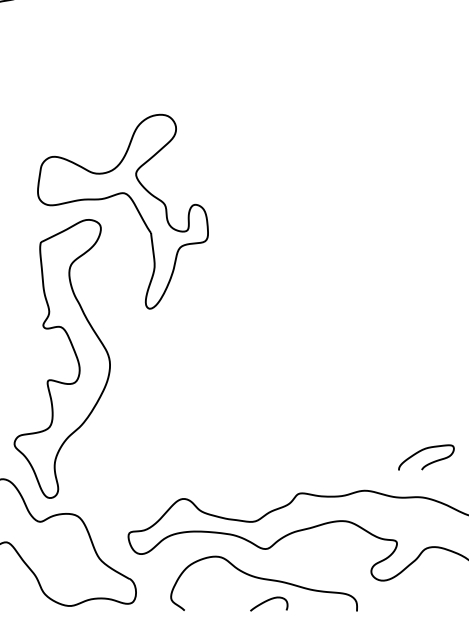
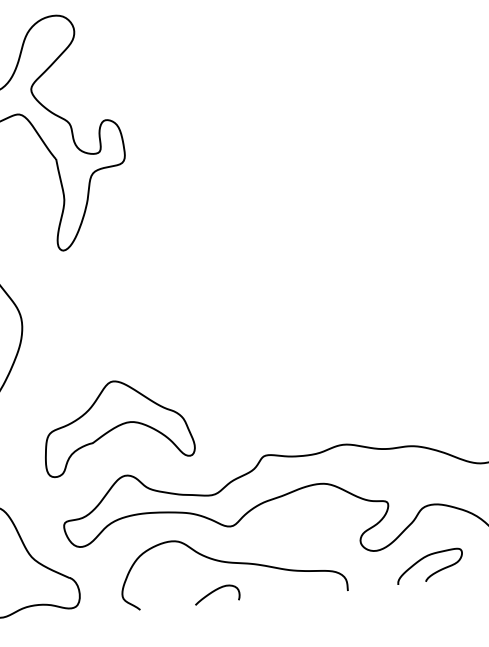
part: (180, 457) -> (117, 426), added
curve: (429, 462) -> (434, 571), moved
curve: (268, 601) -> (216, 591), moved

